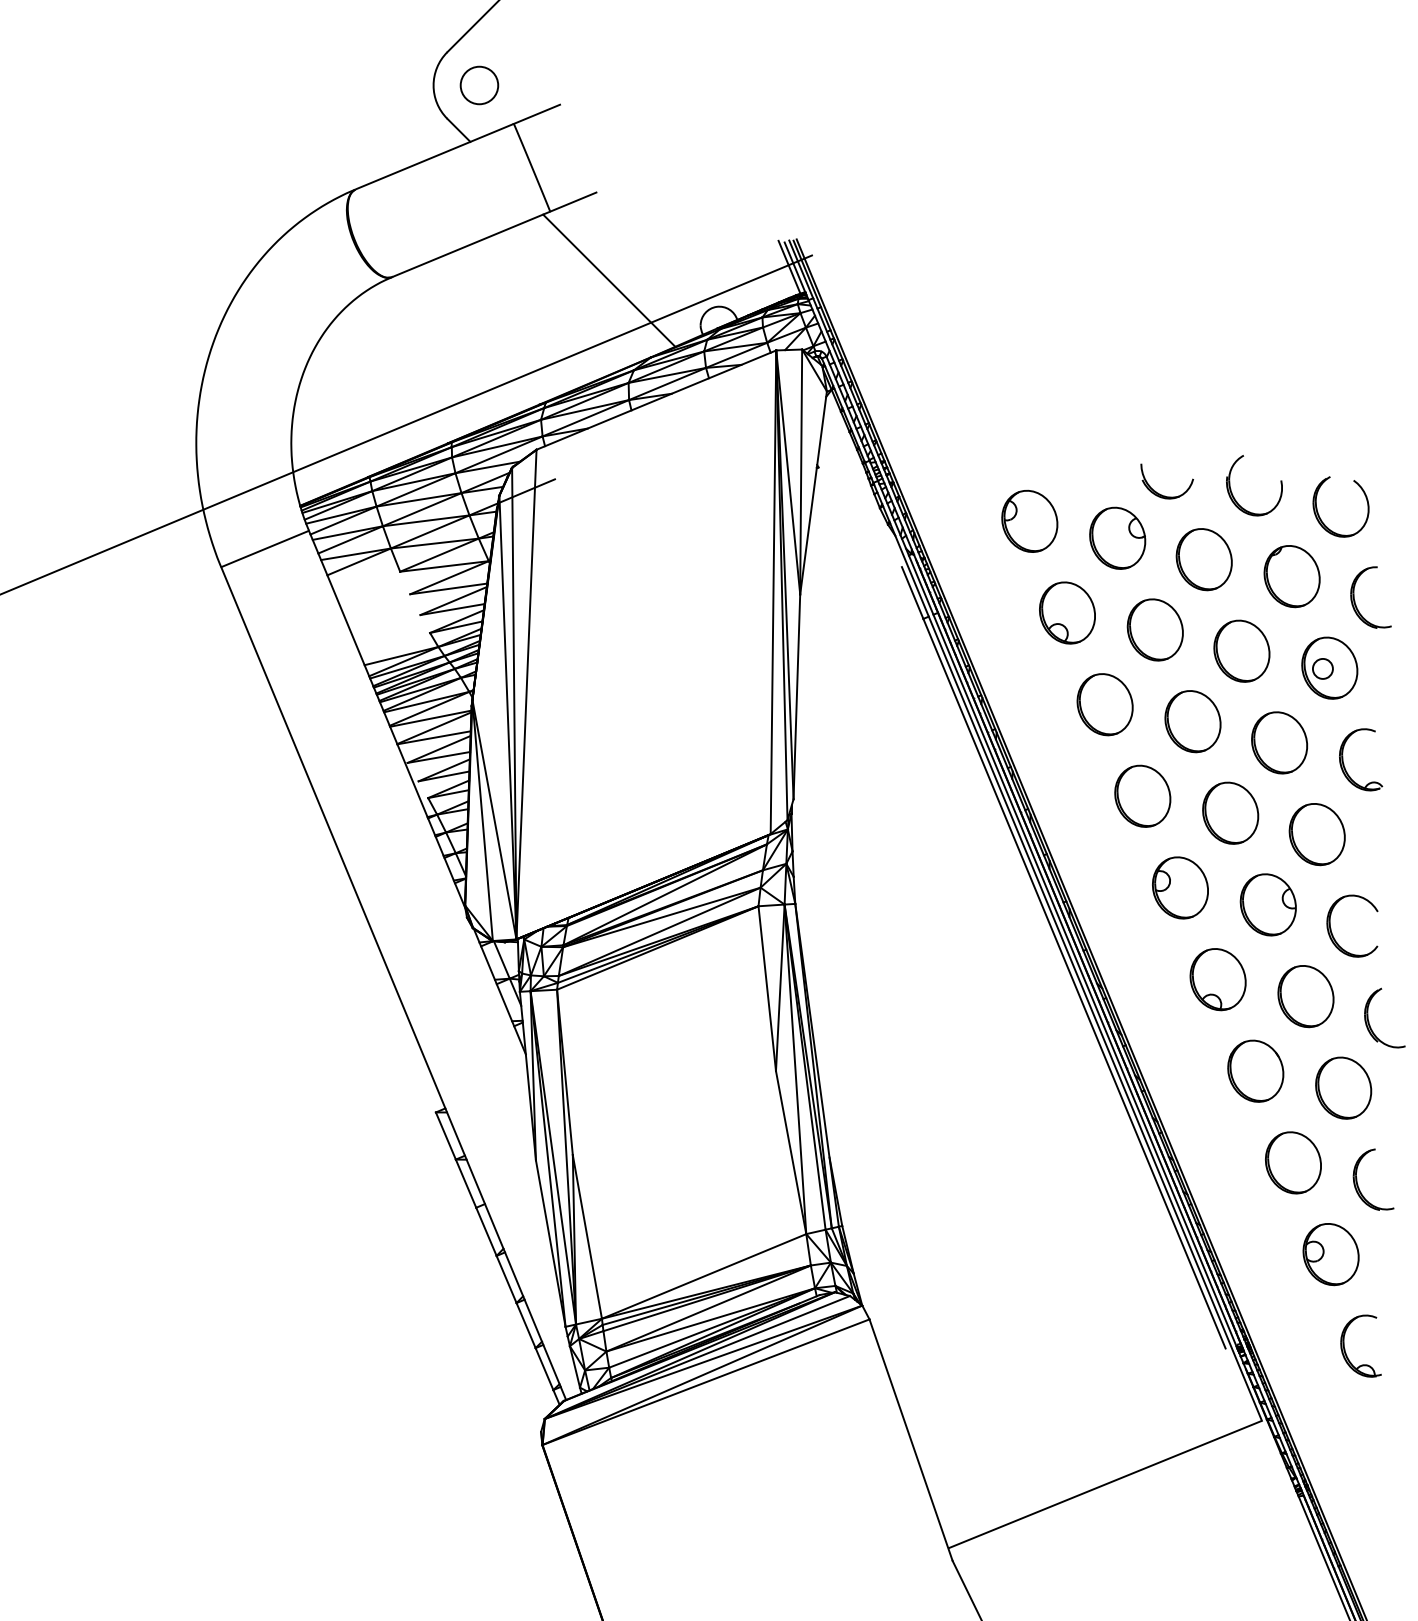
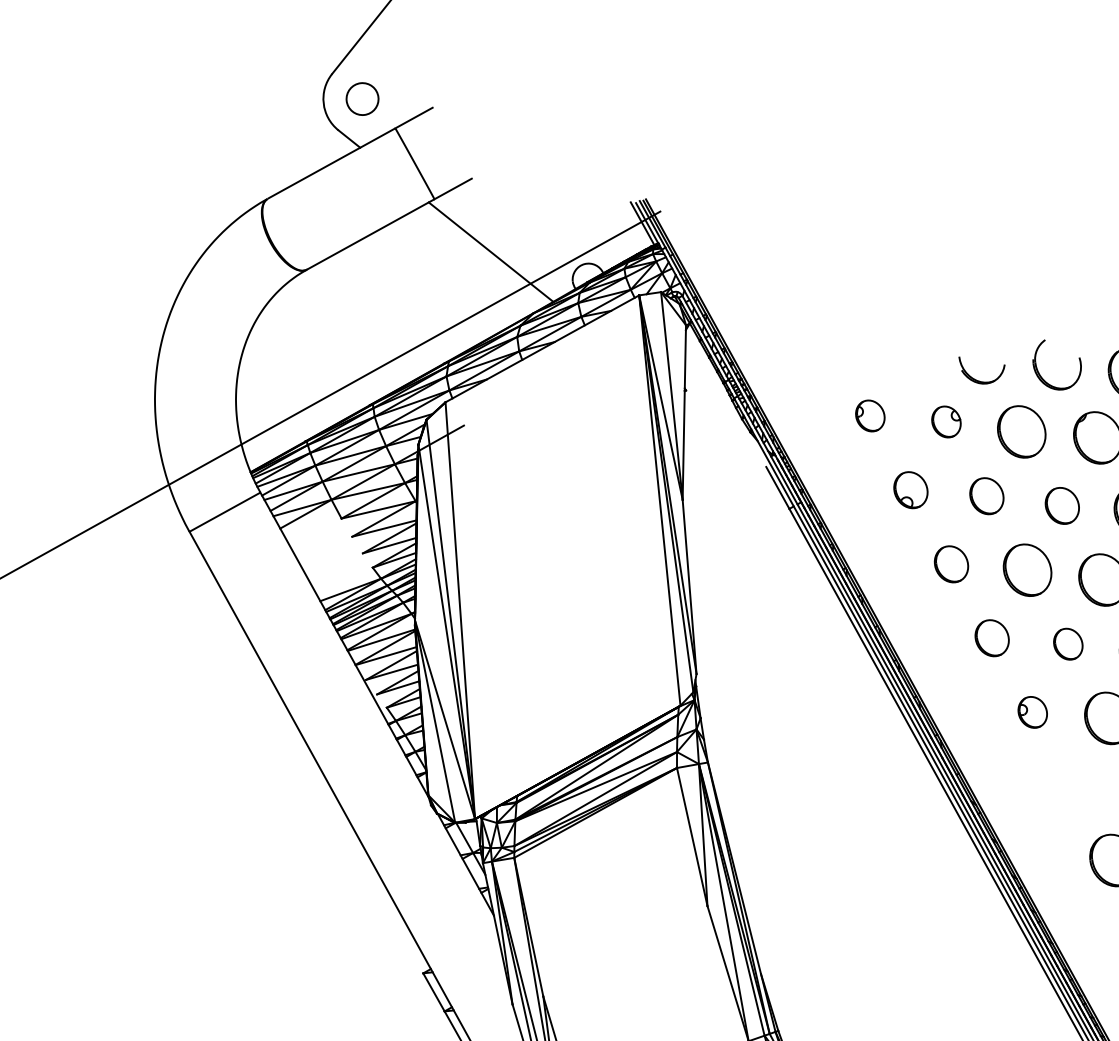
part: (1029, 520) -> (869, 415), size x0.6
part: (1117, 537) -> (946, 421), size x0.6
part: (1067, 612) -> (910, 489), size x0.7
part: (1154, 629) -> (986, 495), size x0.7
part: (1241, 650) -> (1061, 505), size x0.7
part: (1104, 704) -> (950, 564), size x0.7
part: (1142, 795) -> (991, 637), size x0.7
part: (1230, 812) -> (1067, 643), size x0.6
part: (1180, 887) -> (1032, 711), size x0.6
part: (1217, 979) -> (1072, 786), removed

